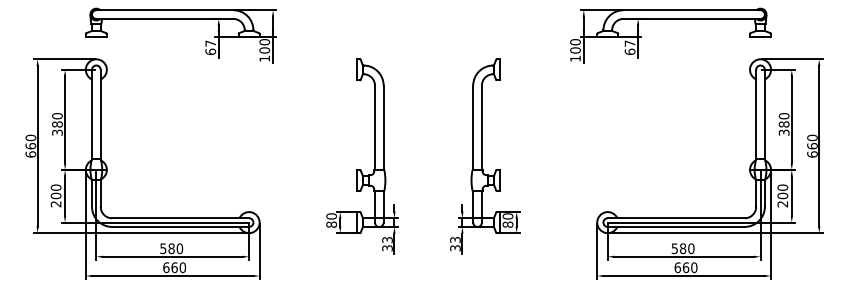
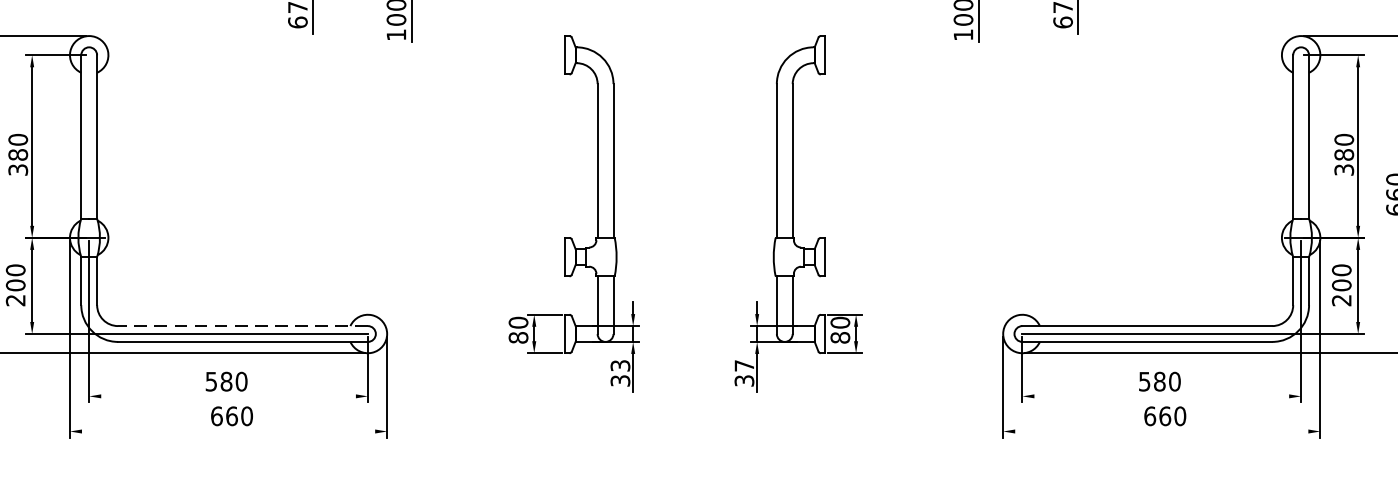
line: (180, 218) -> (242, 326), solid -> dashed
text: (455, 240) -> (744, 366), 33 -> 37
line: (172, 256) -> (228, 395), removed
line: (683, 256) -> (1160, 395), removed
line: (172, 276) -> (228, 432), removed
line: (683, 276) -> (1160, 432), removed

